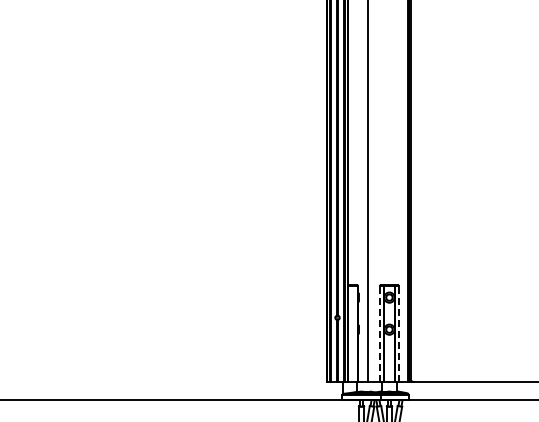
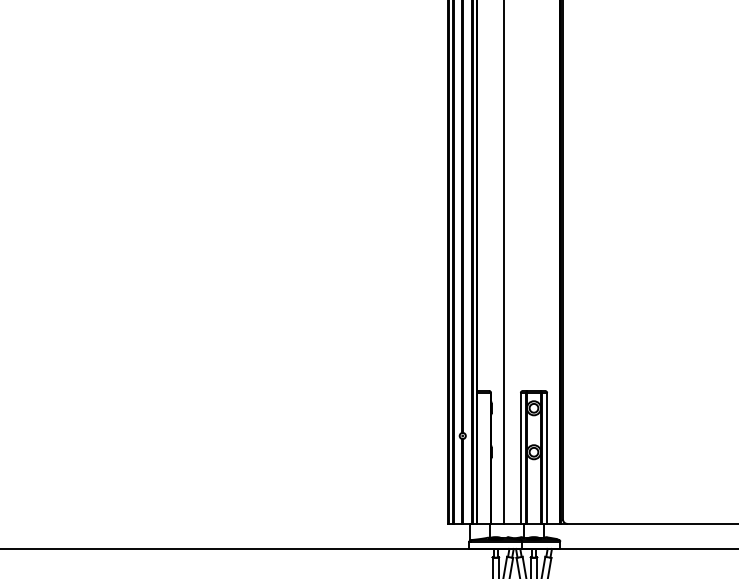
line: (379, 334) -> (520, 458), dashed -> solid
line: (399, 334) -> (547, 458), dashed -> solid

